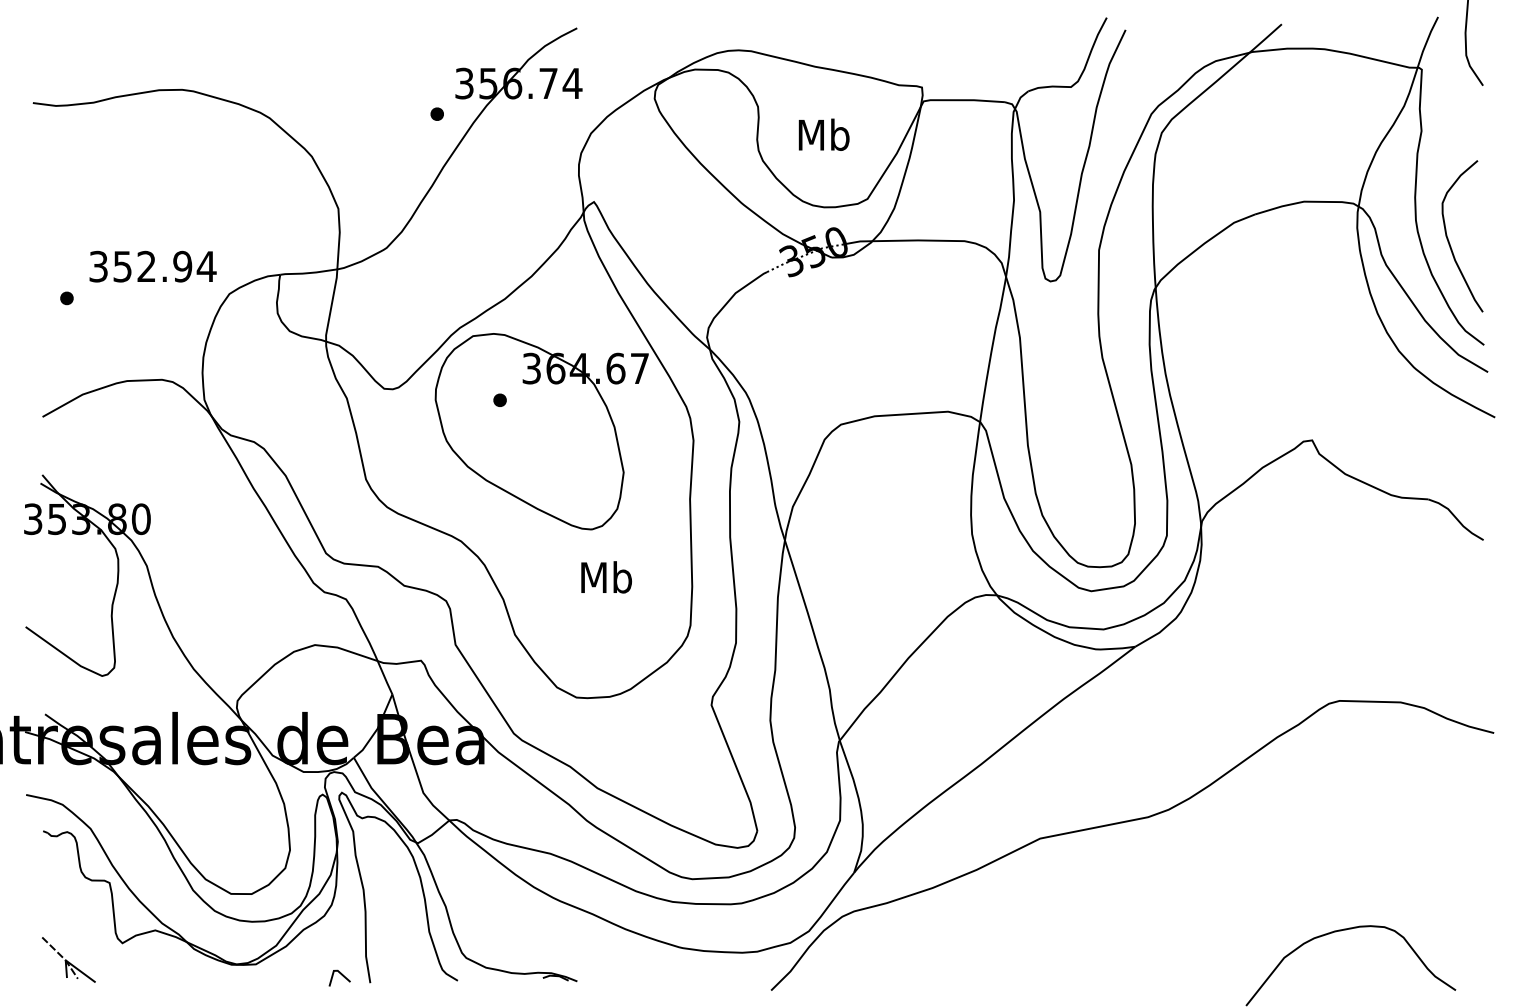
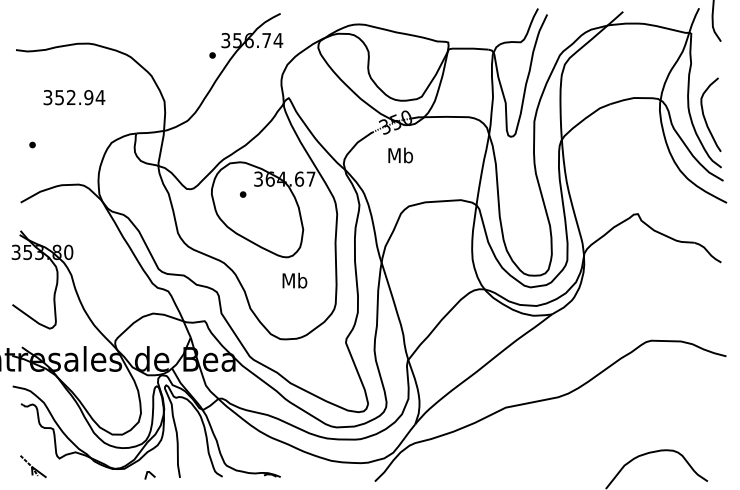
text: (823, 134) -> (400, 155), moved
text: (153, 266) -> (74, 97), moved
line: (340, 976) -> (150, 474), moved

